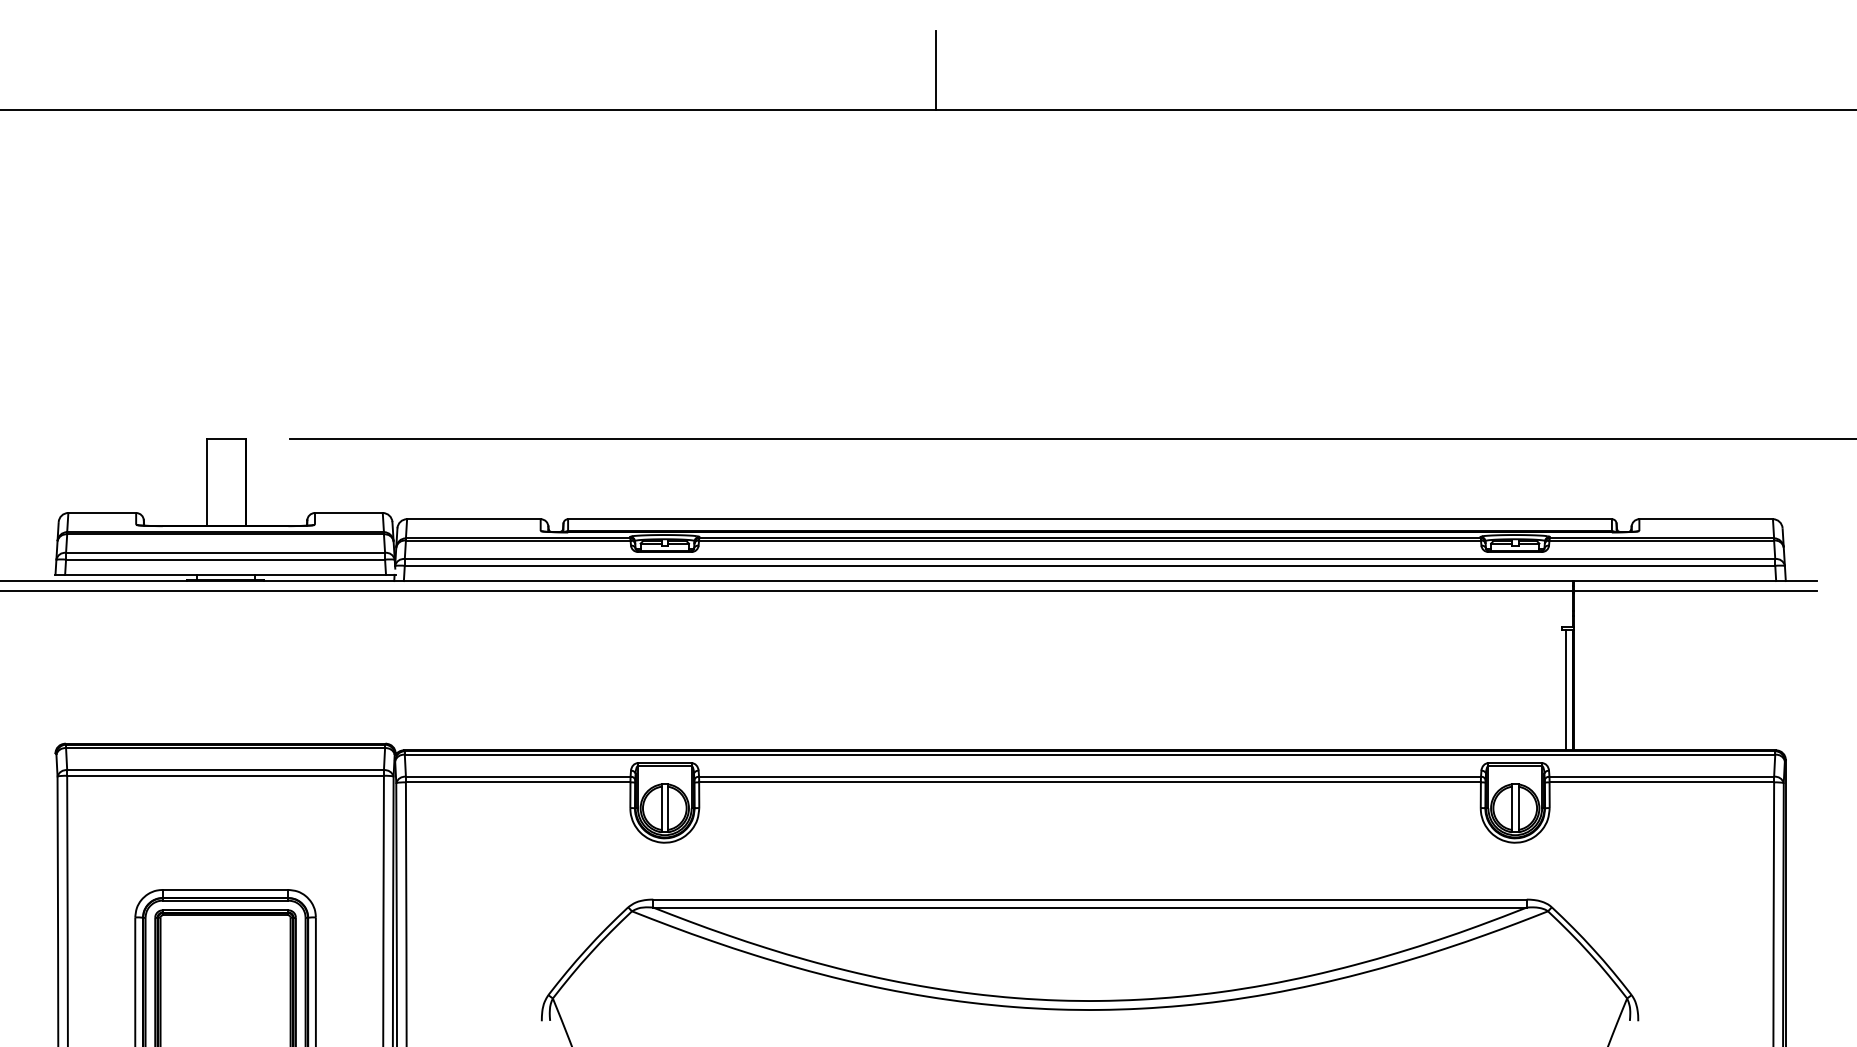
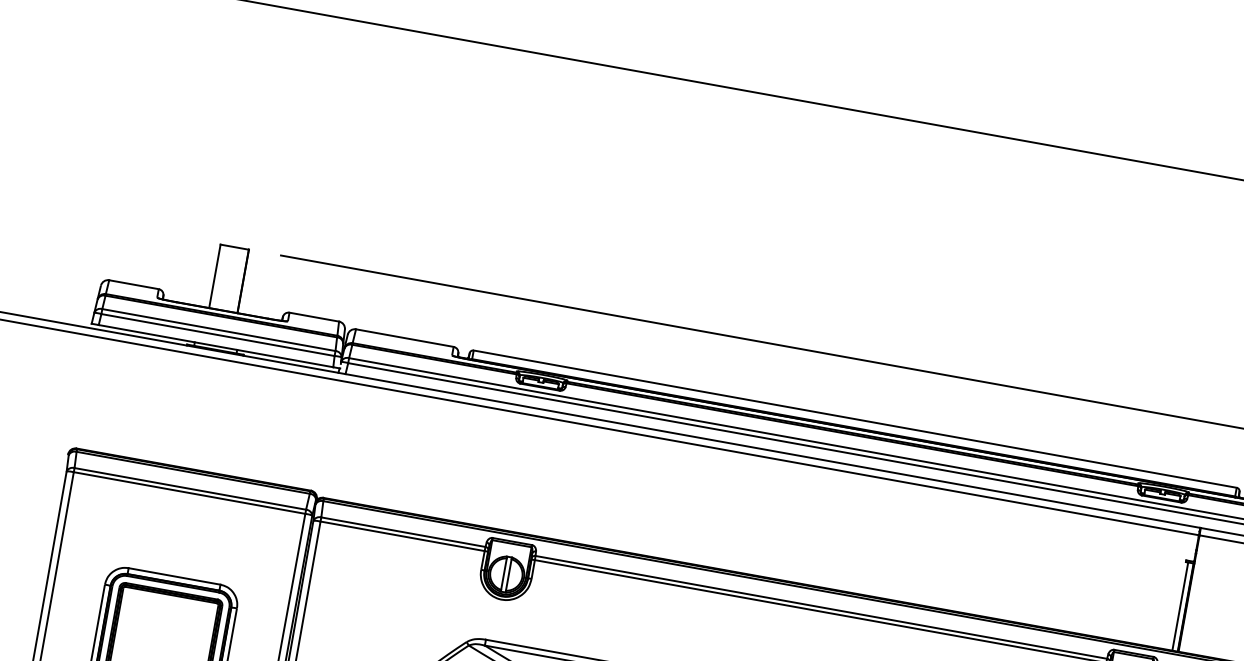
line: (935, 70) -> (801, 70), removed

